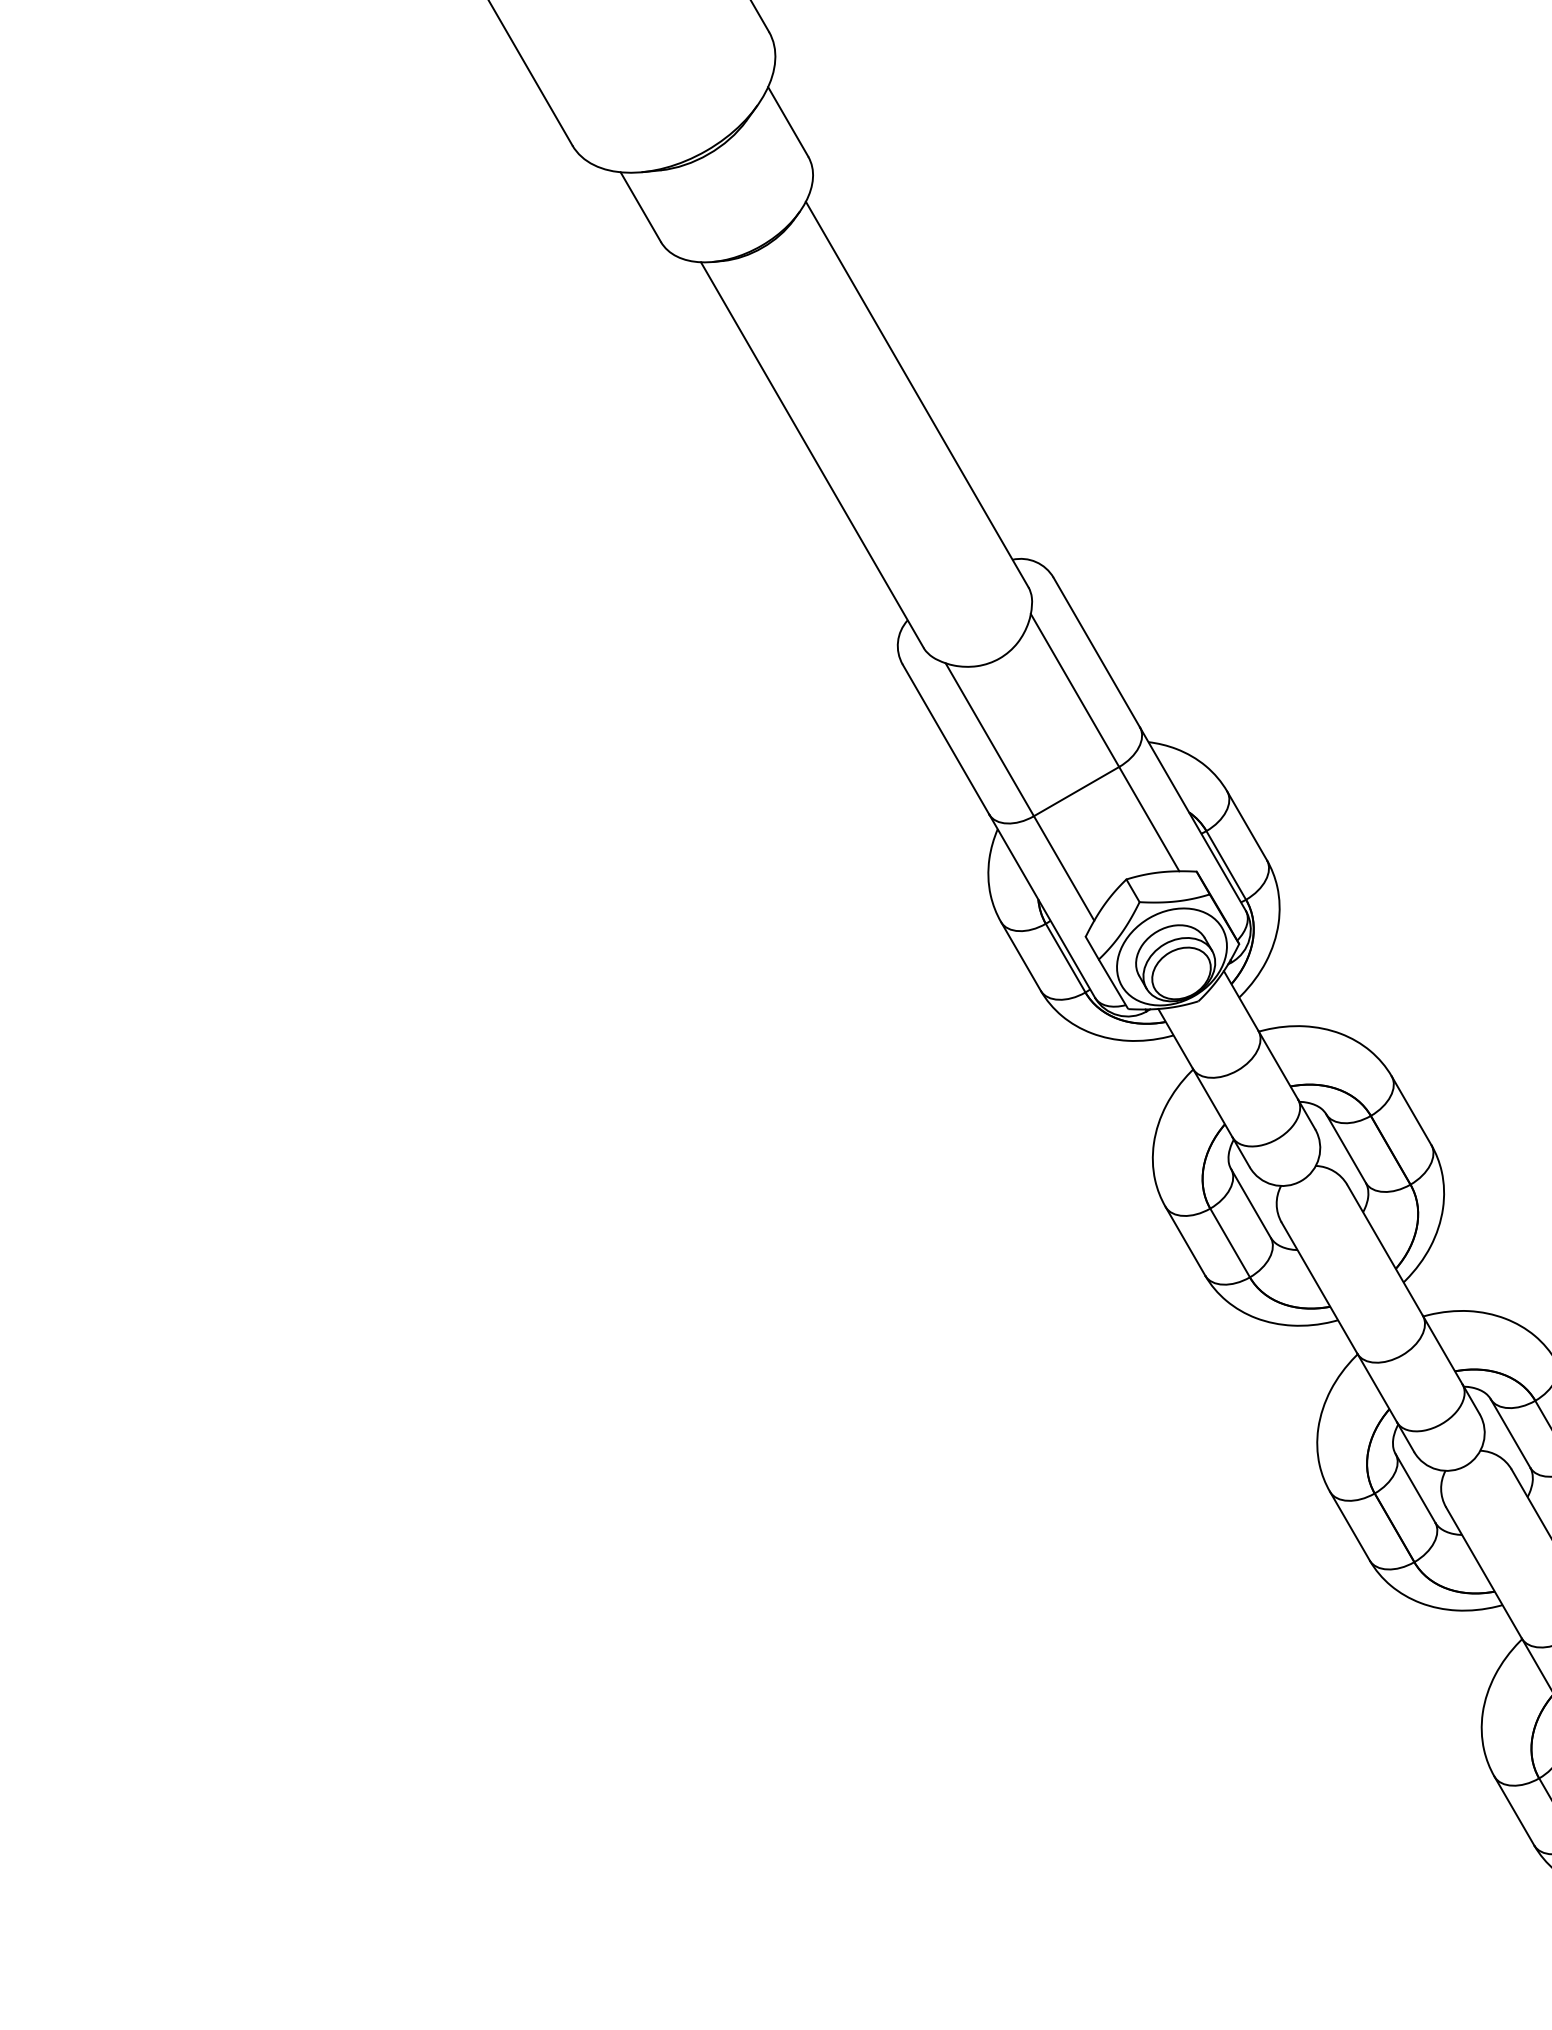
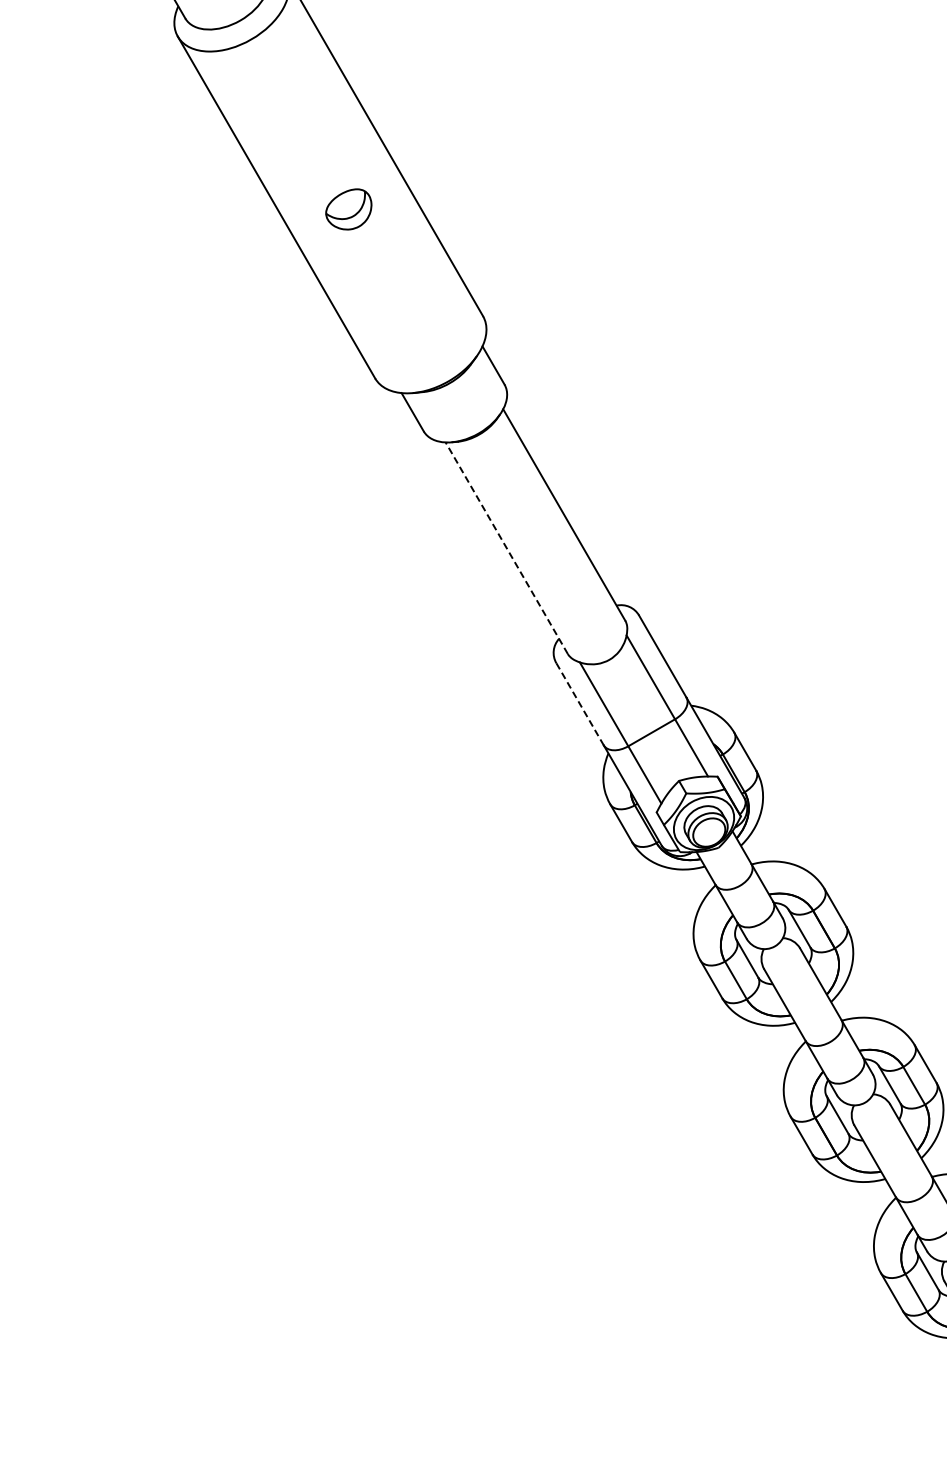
line: (811, 453) -> (506, 547), solid -> dashed
line: (946, 739) -> (580, 704), solid -> dashed

